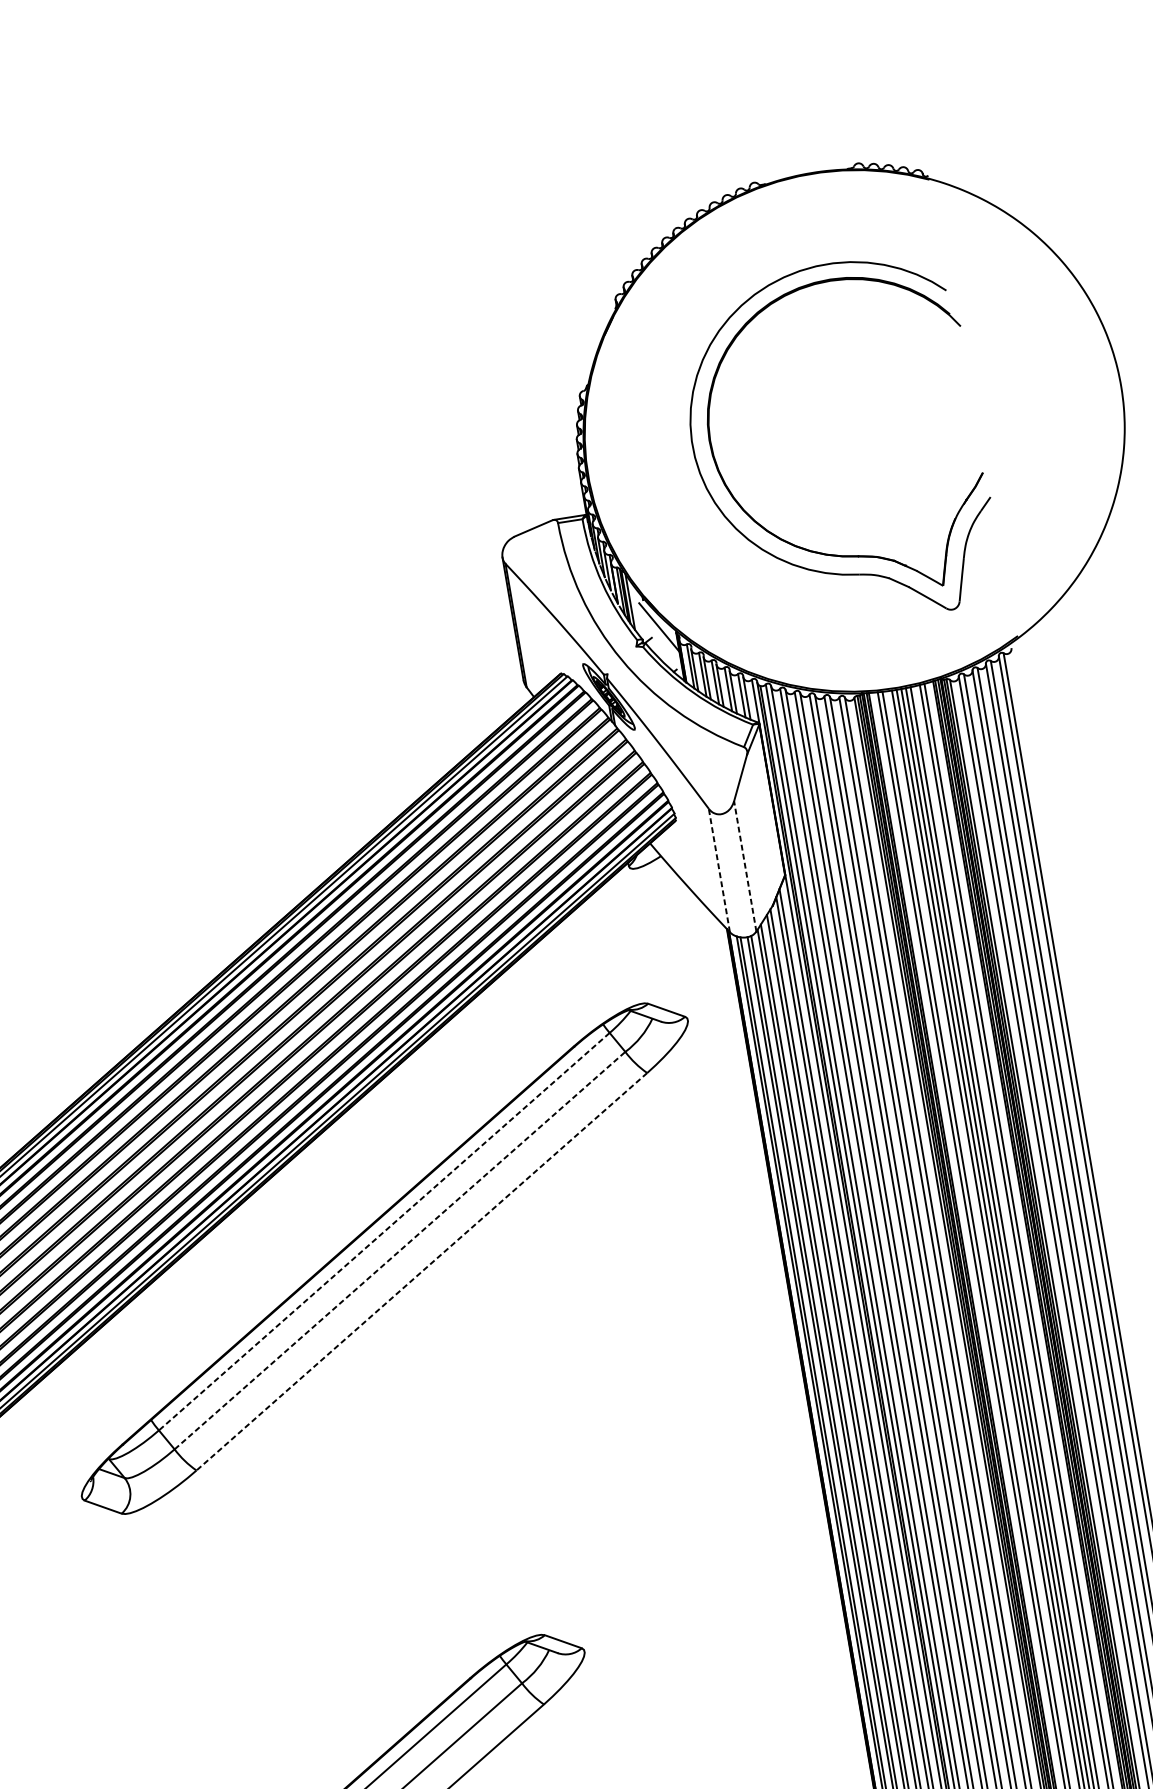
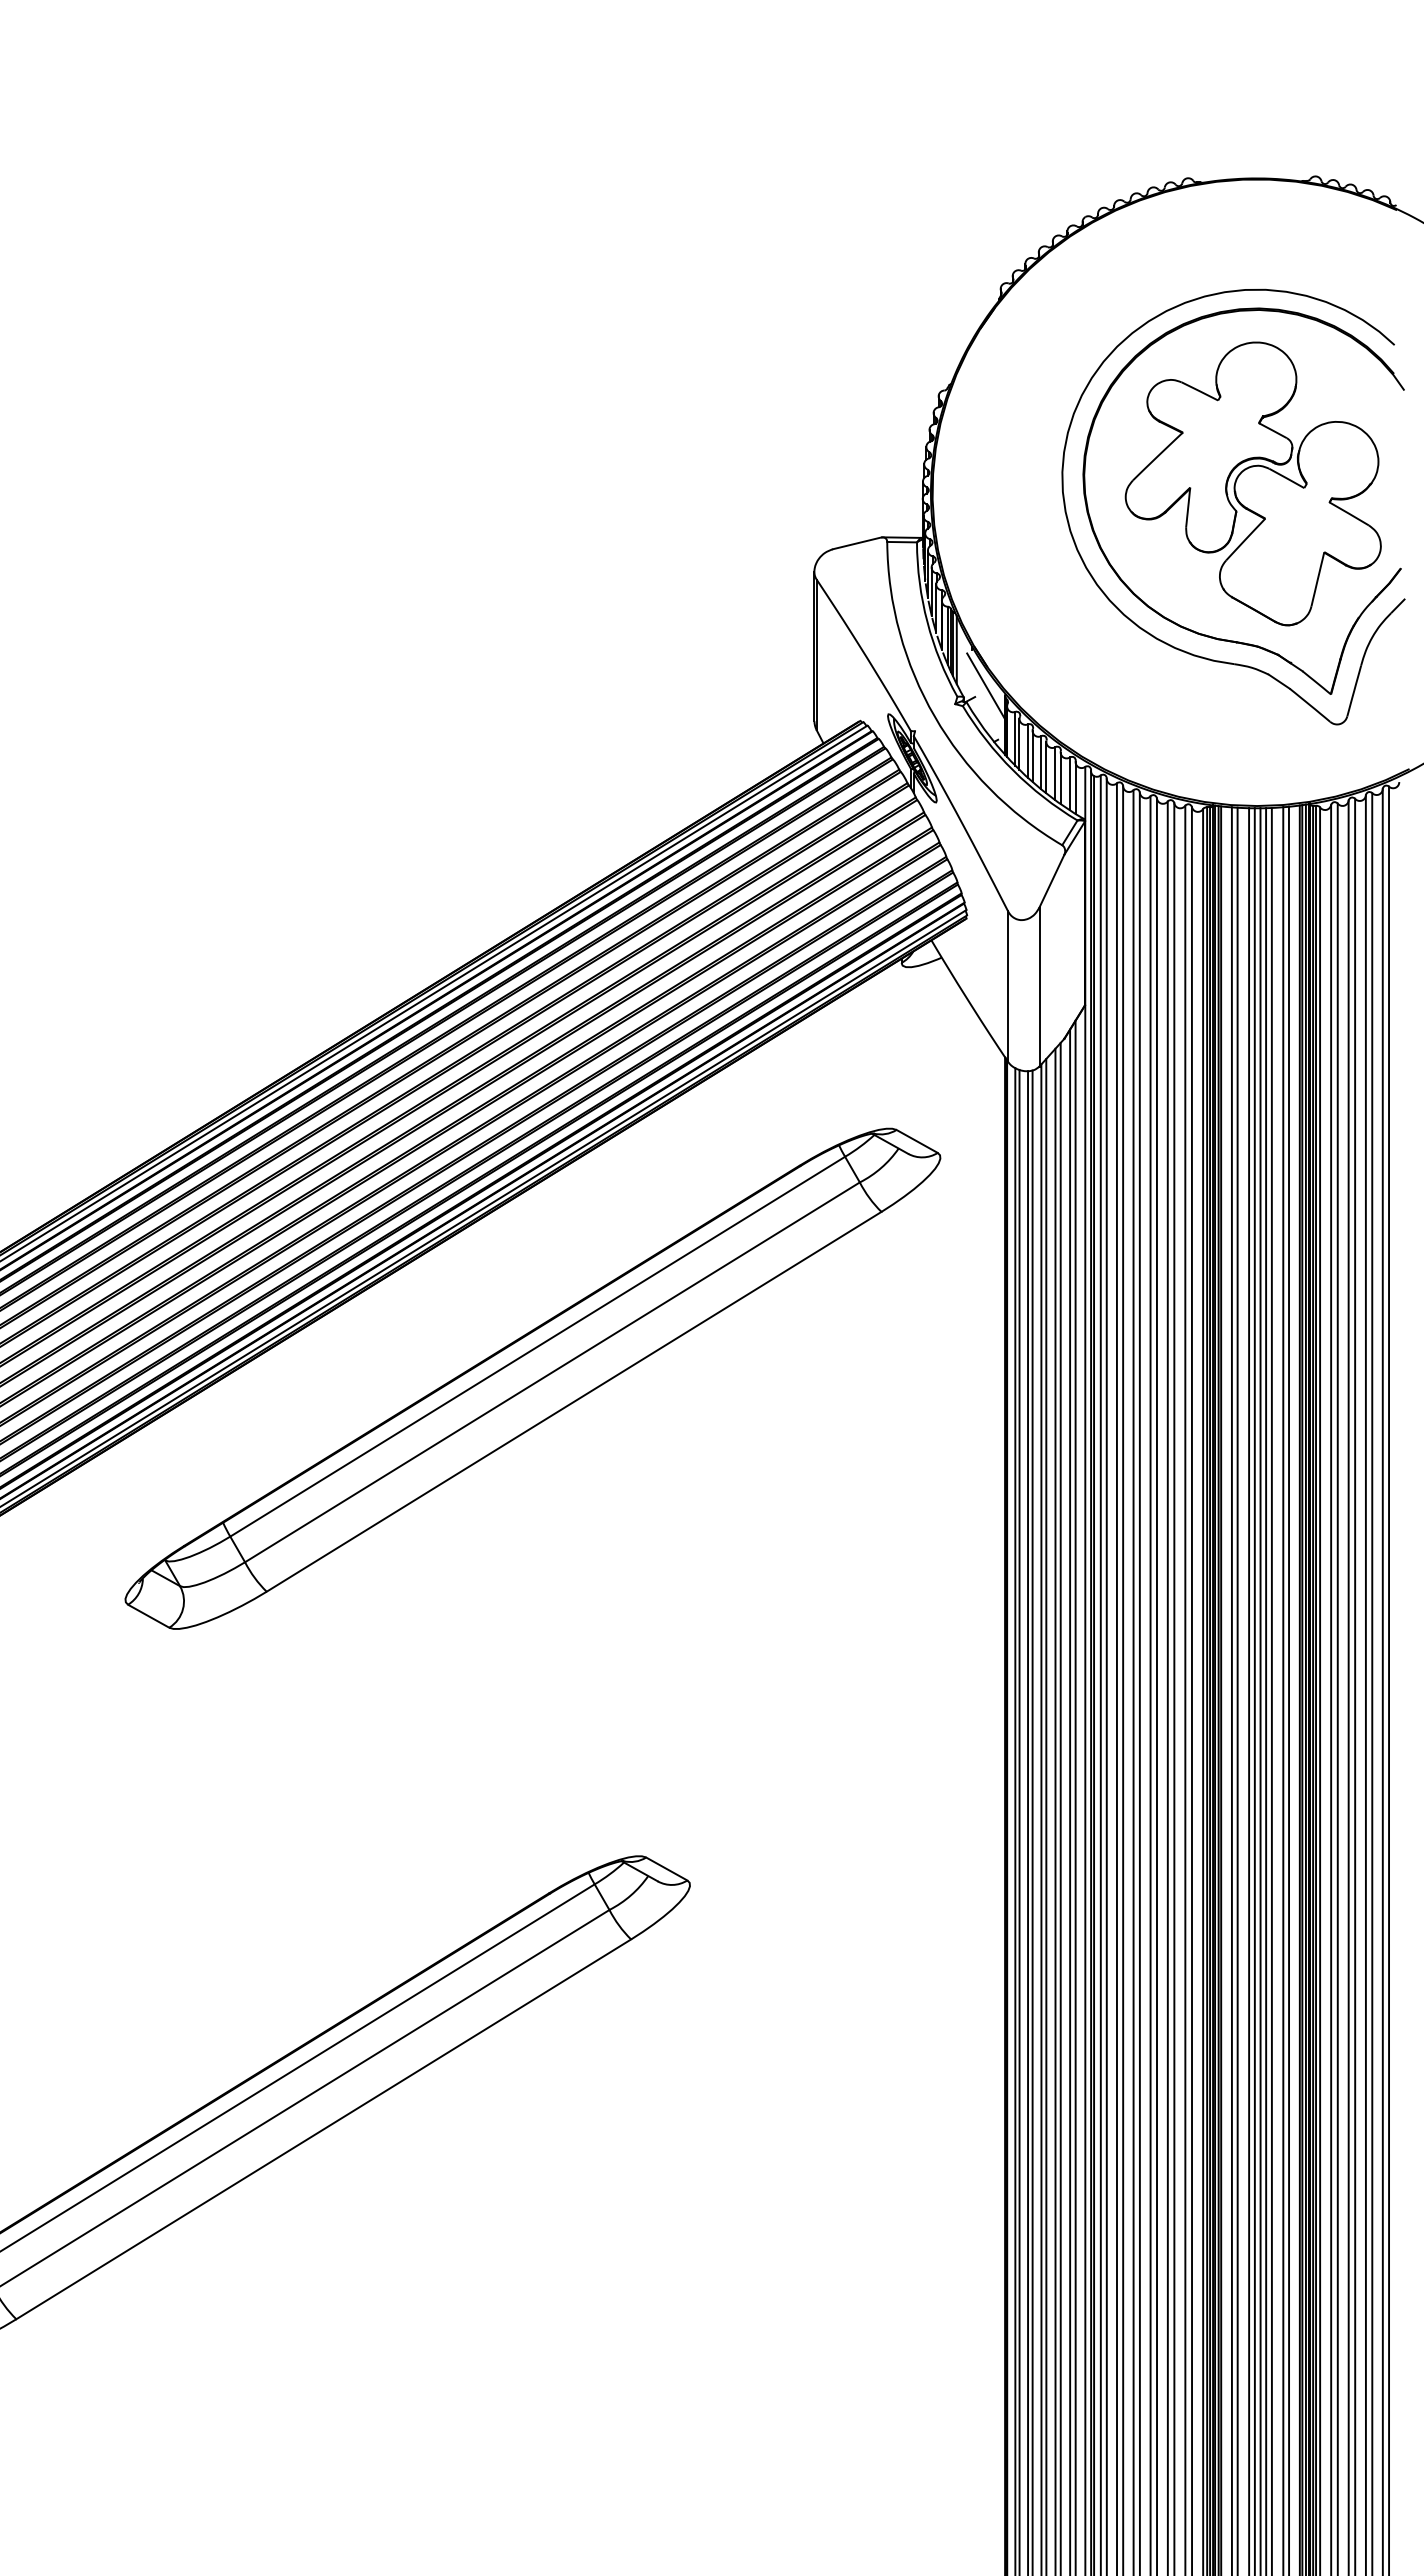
part: (849, 423) -> (1252, 483), added
line: (745, 866) -> (1039, 986), dashed -> solid
line: (719, 869) -> (1008, 985), dashed -> solid
line: (384, 1231) -> (537, 1346), dashed -> solid
line: (400, 1250) -> (552, 1372), dashed -> solid
line: (421, 1272) -> (573, 1402), dashed -> solid

